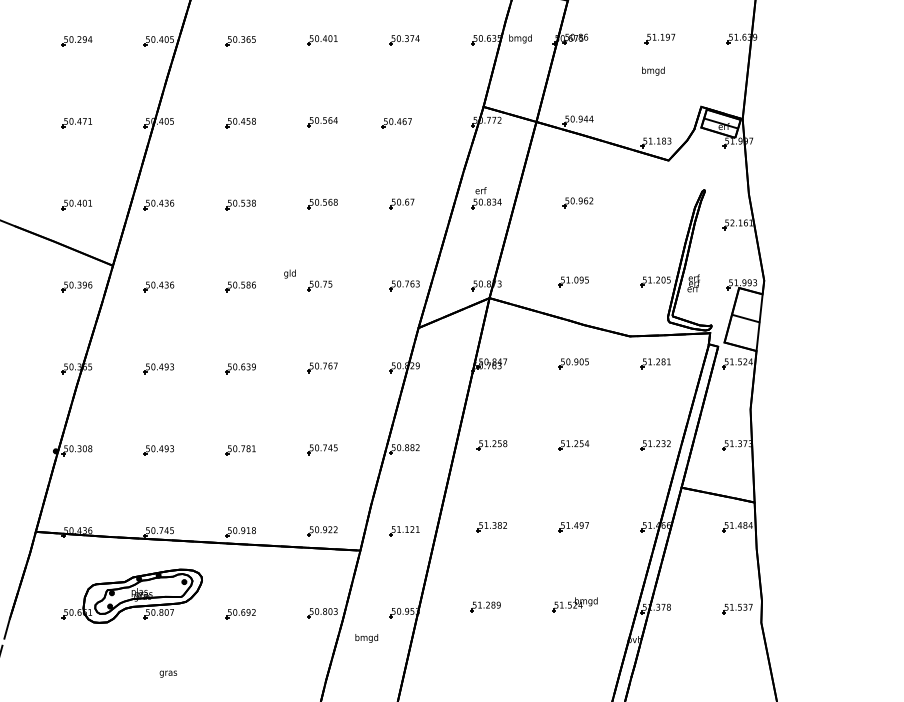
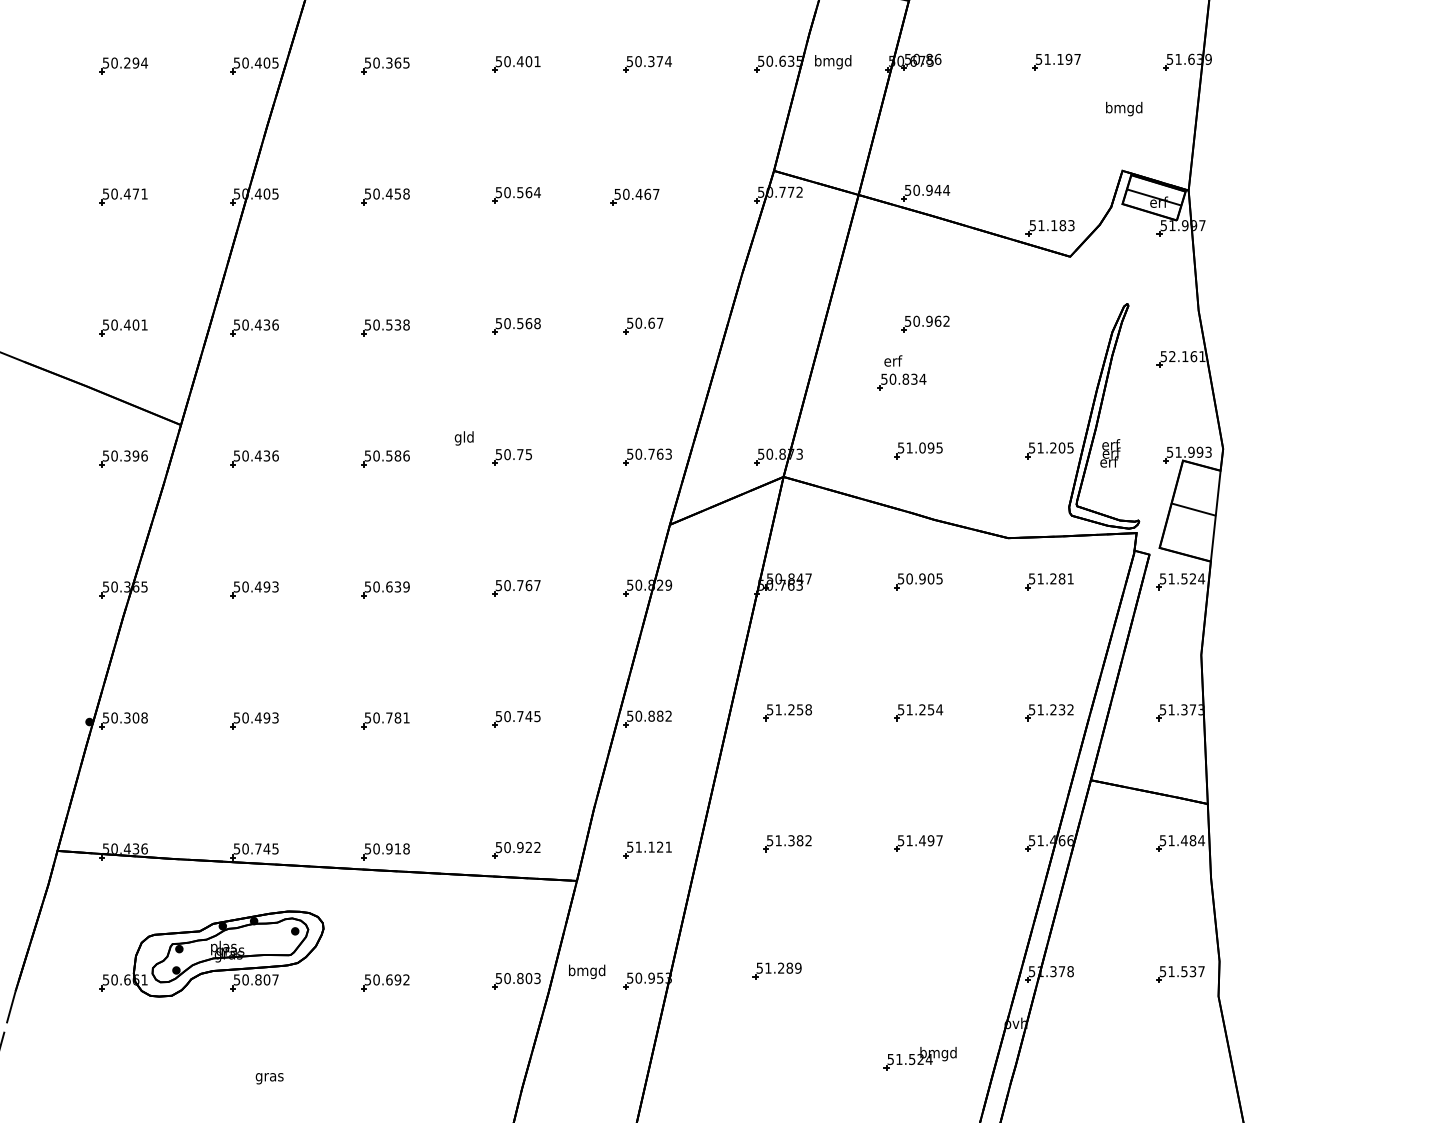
text: (653, 70) -> (1124, 107), moved
part: (486, 198) -> (901, 373), moved
part: (574, 604) -> (919, 1058), moved
text: (366, 638) -> (586, 971), moved

